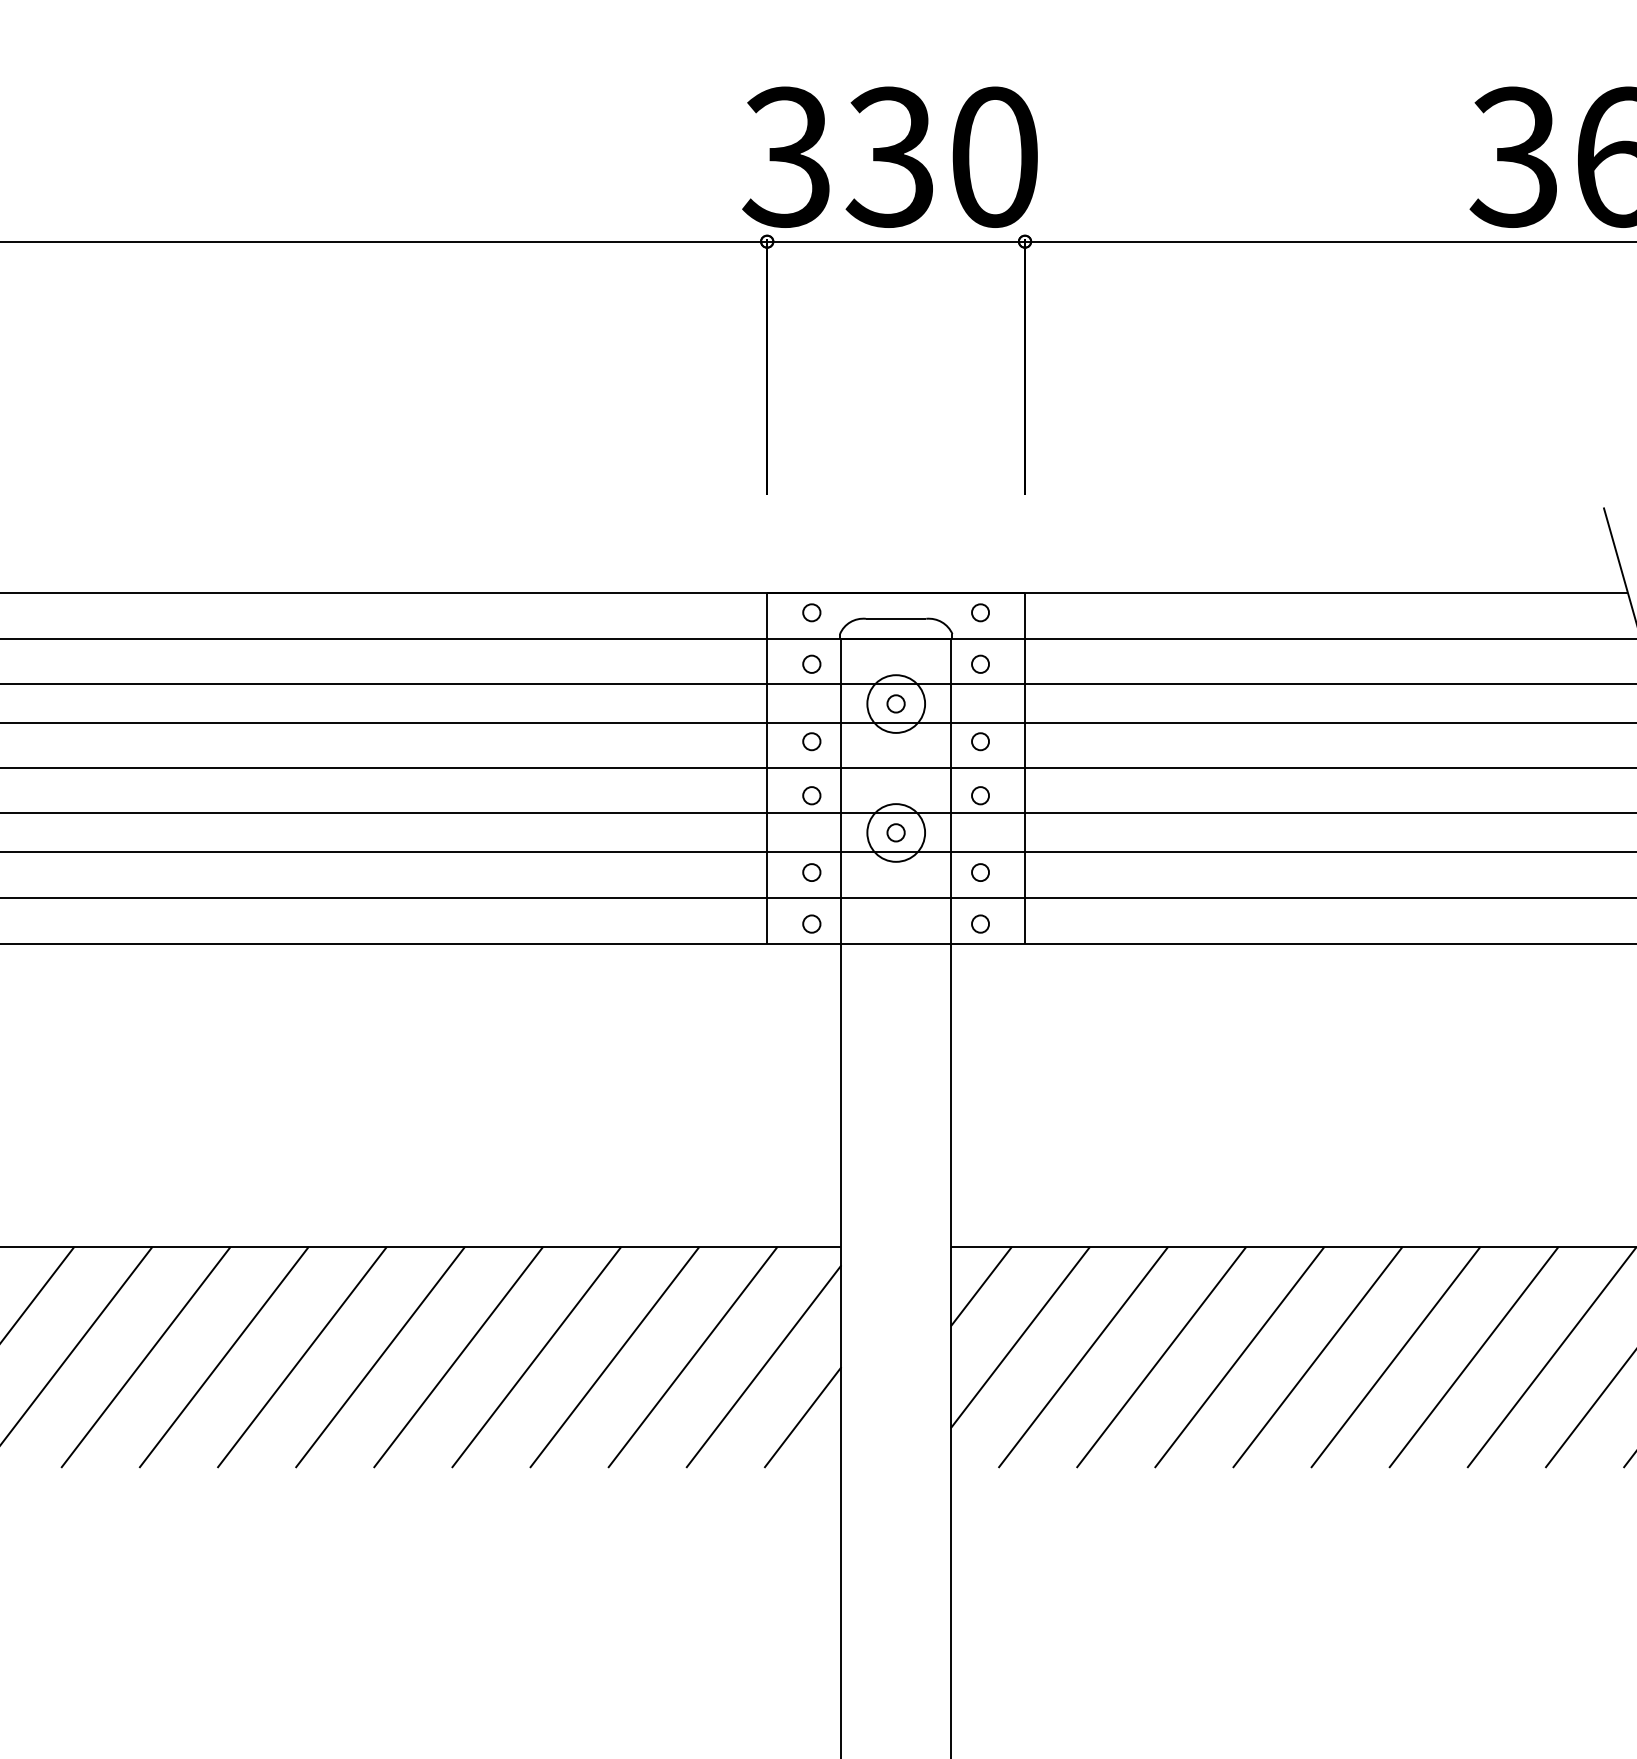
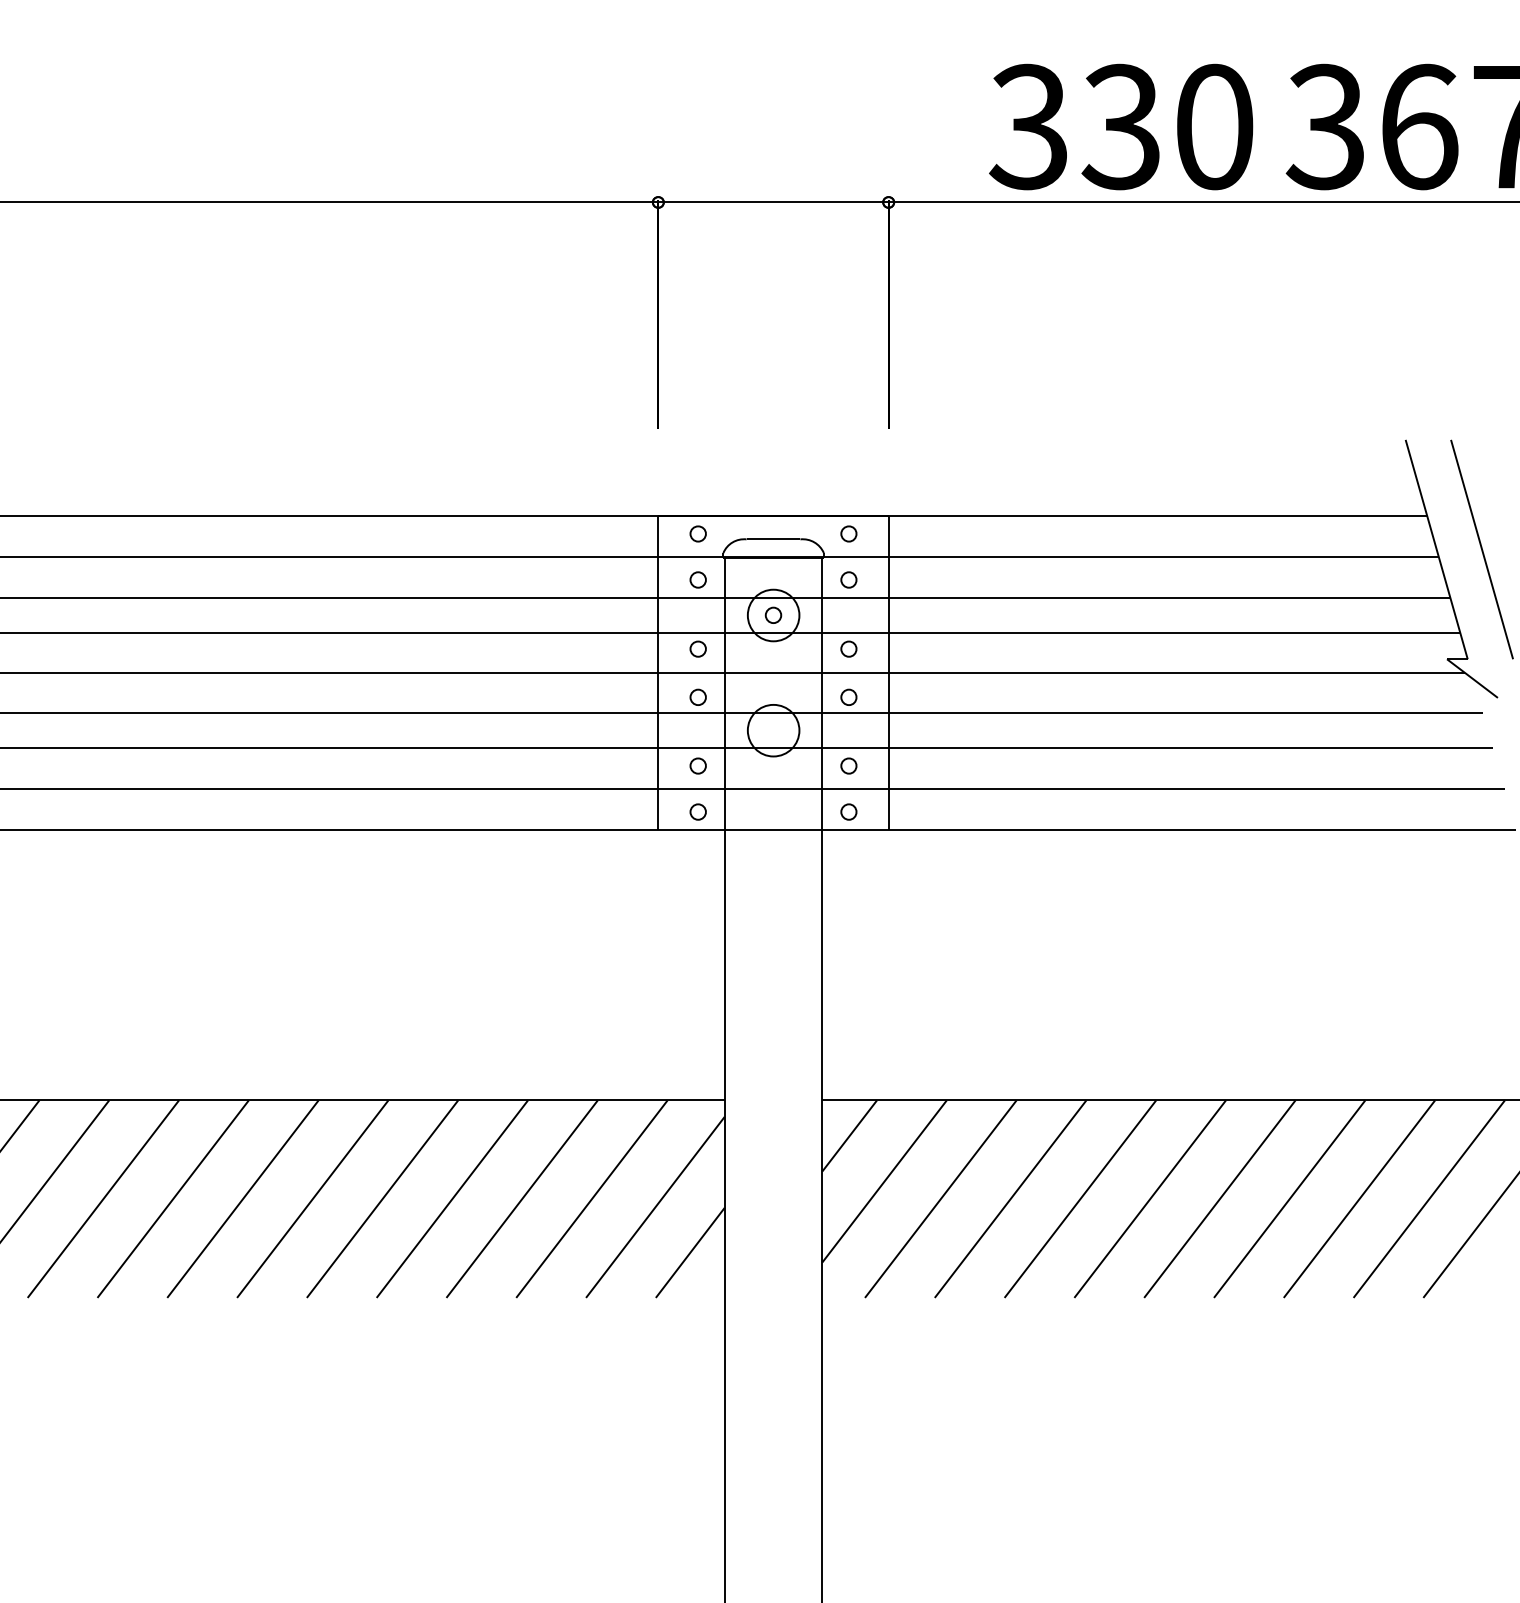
text: (890, 156) -> (1121, 126), moved
part: (896, 832) -> (773, 730), removed

